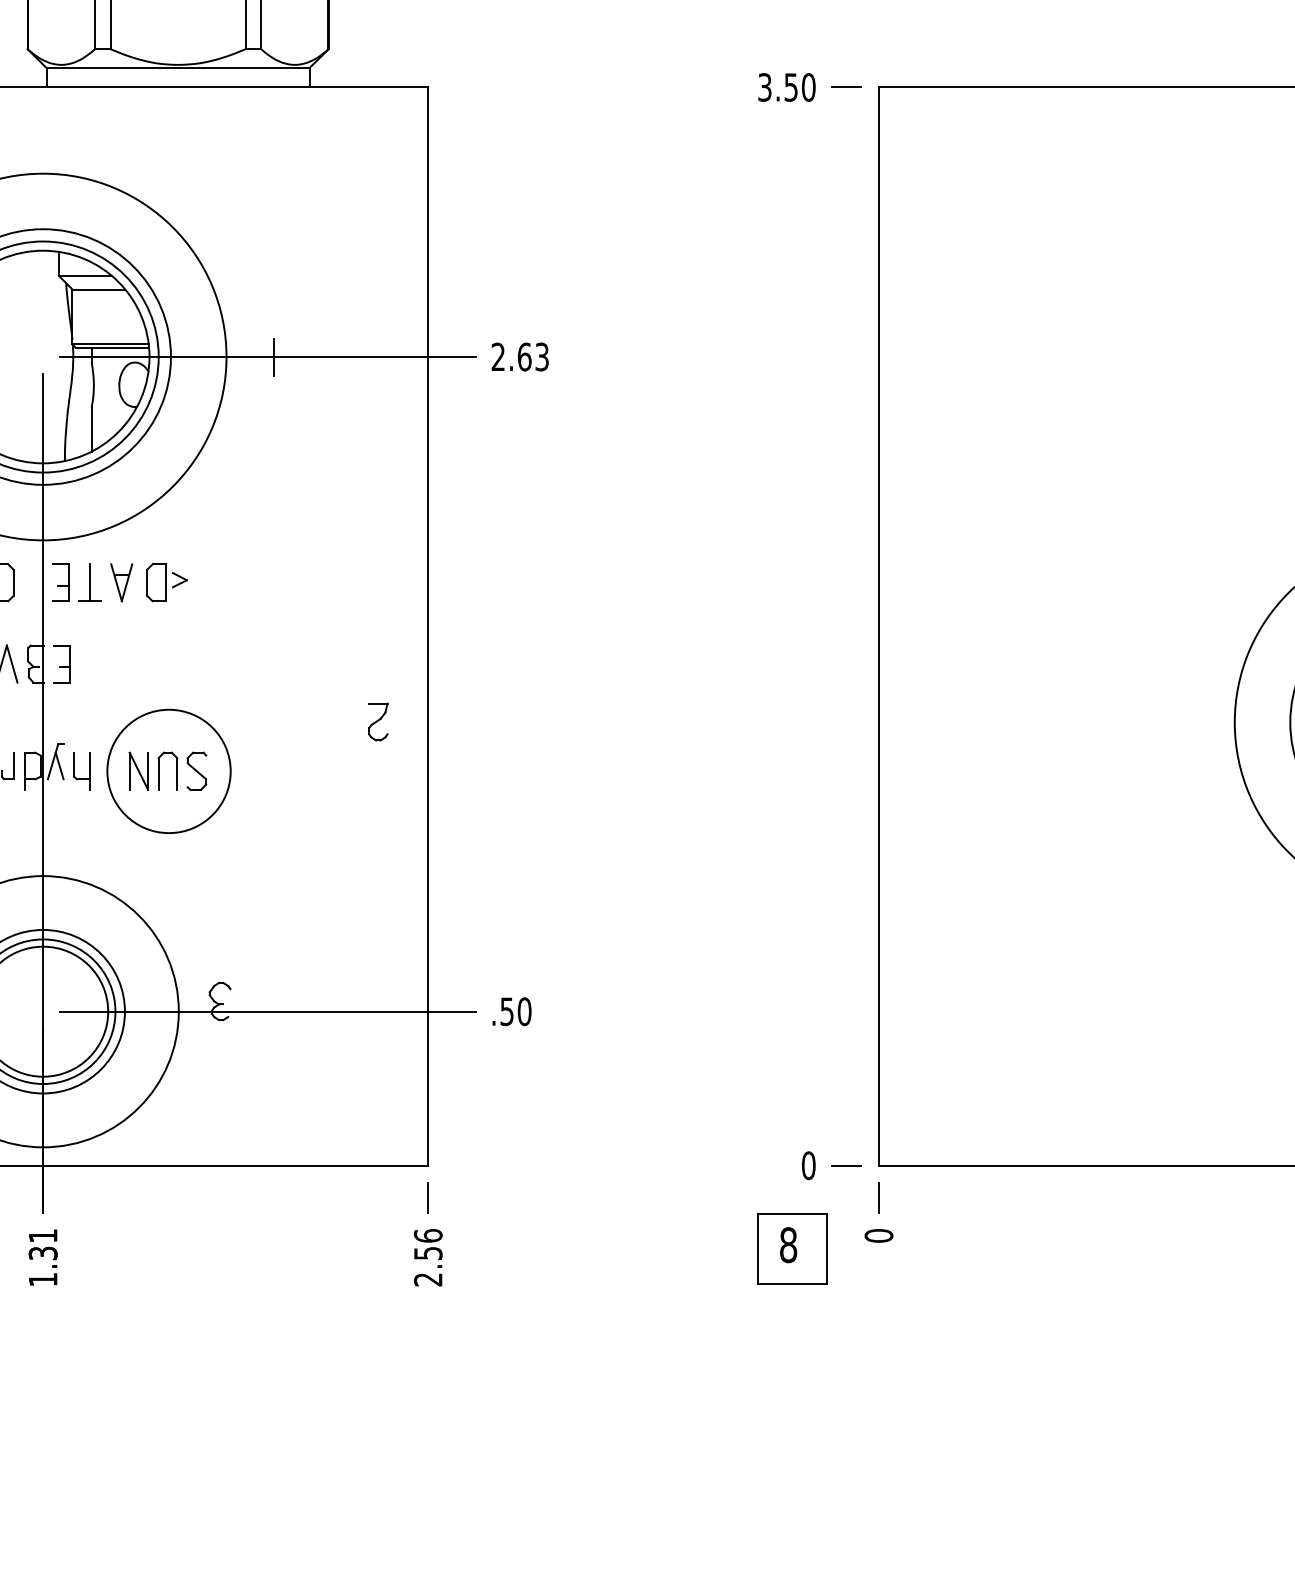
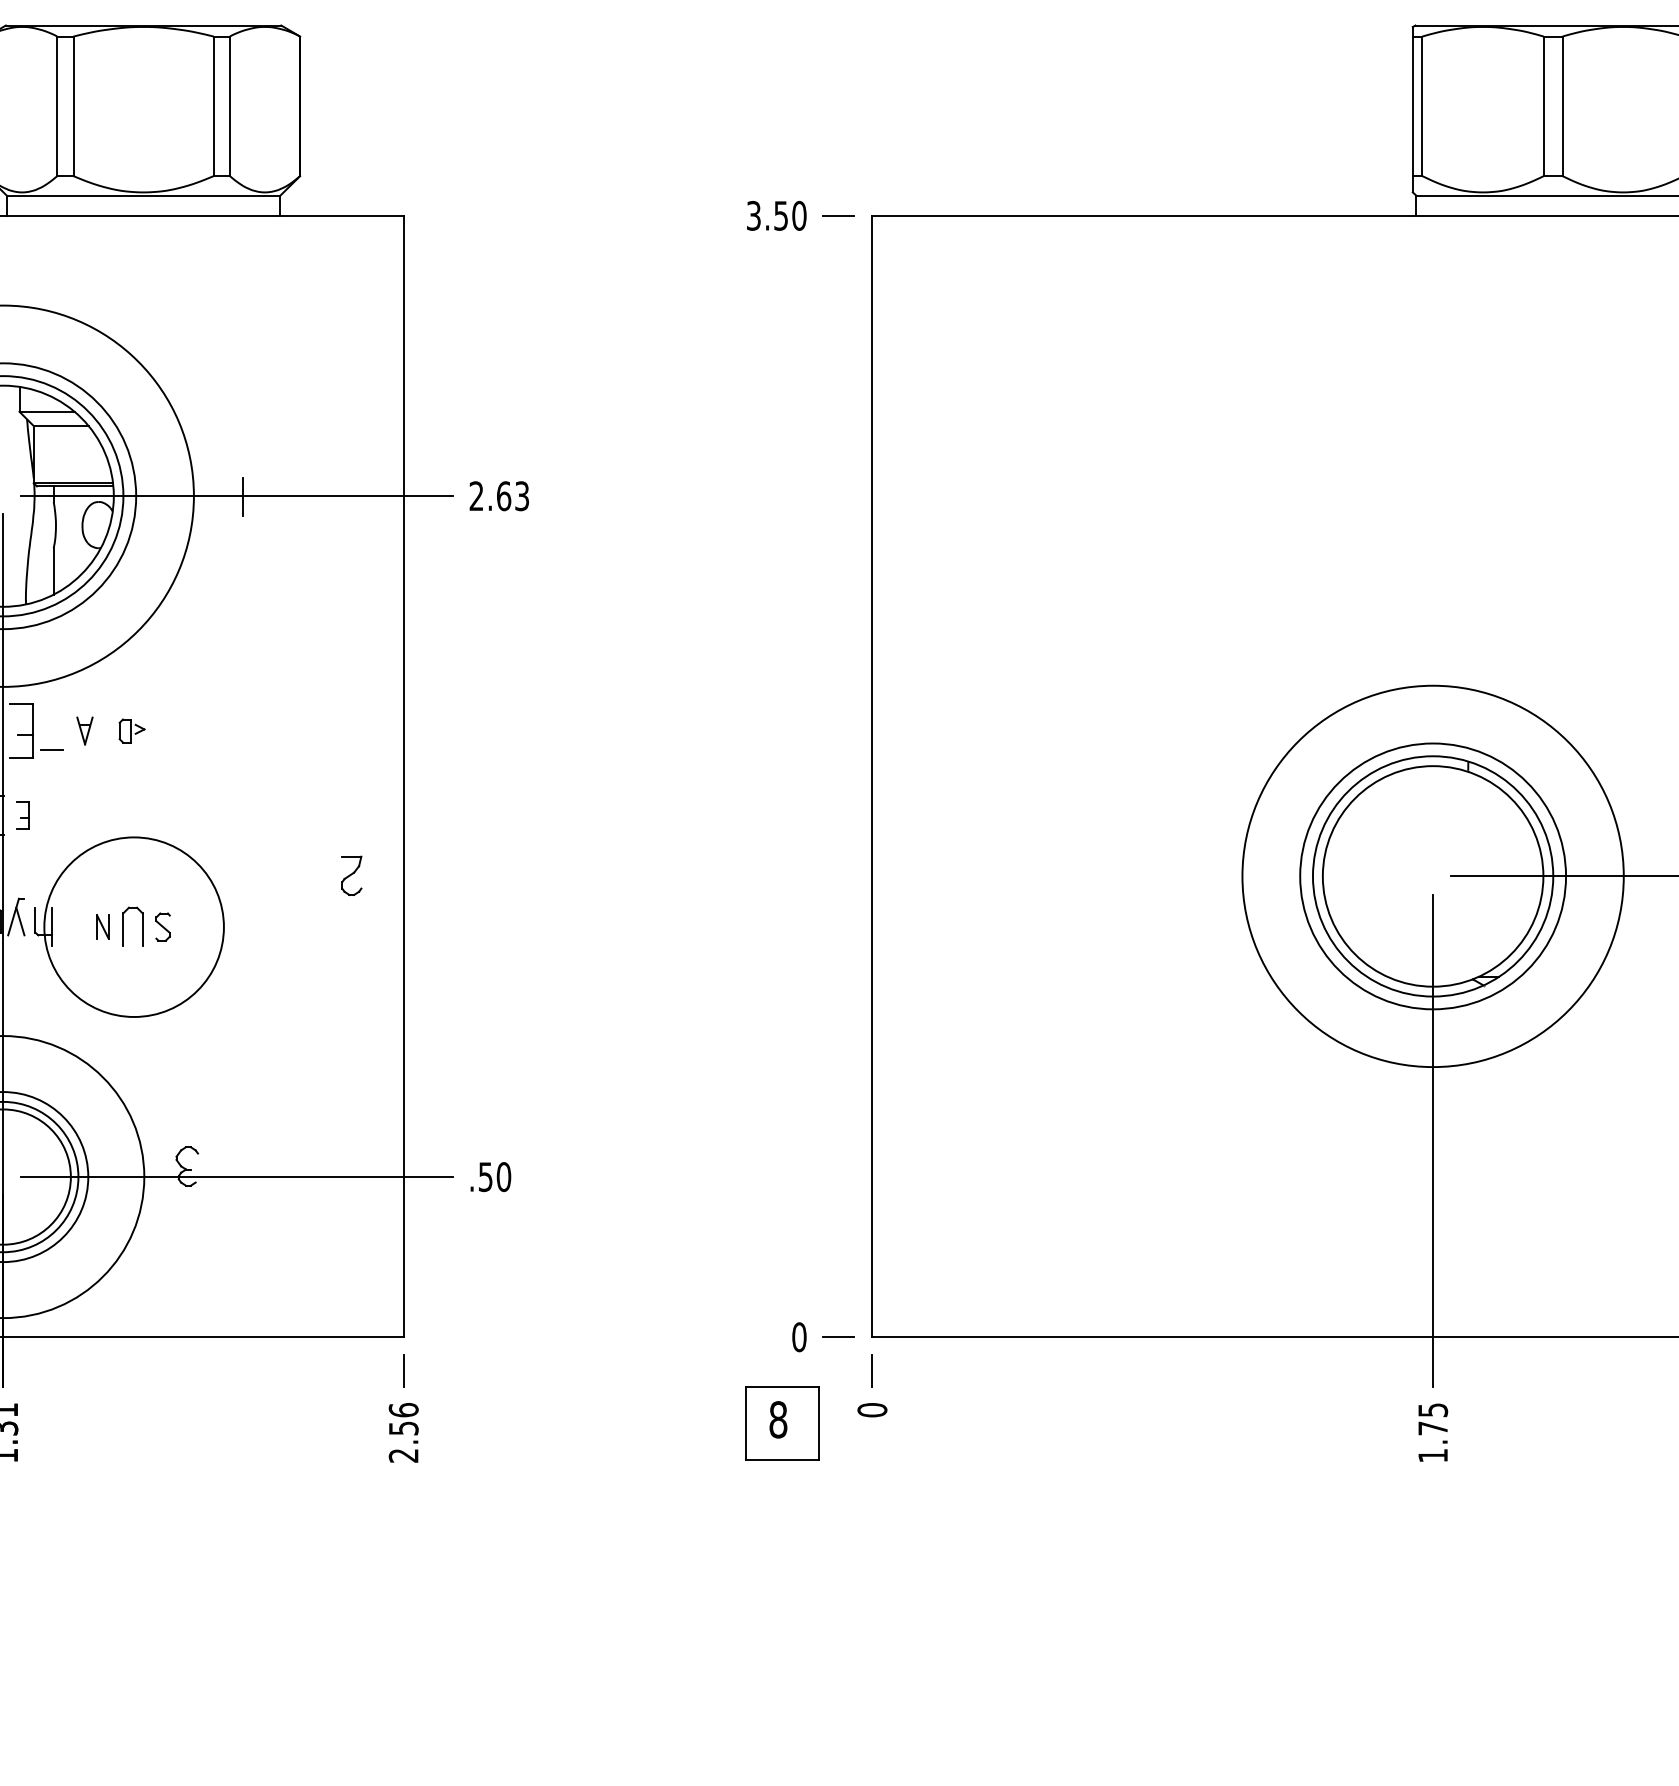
part: (60, 582) -> (21, 730), size x1.4
line: (90, 582) -> (52, 730), removed
part: (121, 582) -> (84, 730), size x0.7
part: (166, 582) -> (131, 730), size x0.6
part: (61, 664) -> (22, 815), size x0.7
part: (138, 770) -> (102, 926), size x0.6
part: (196, 770) -> (162, 926), size x0.7
circle: (169, 771) -> (134, 927), size x1.4

